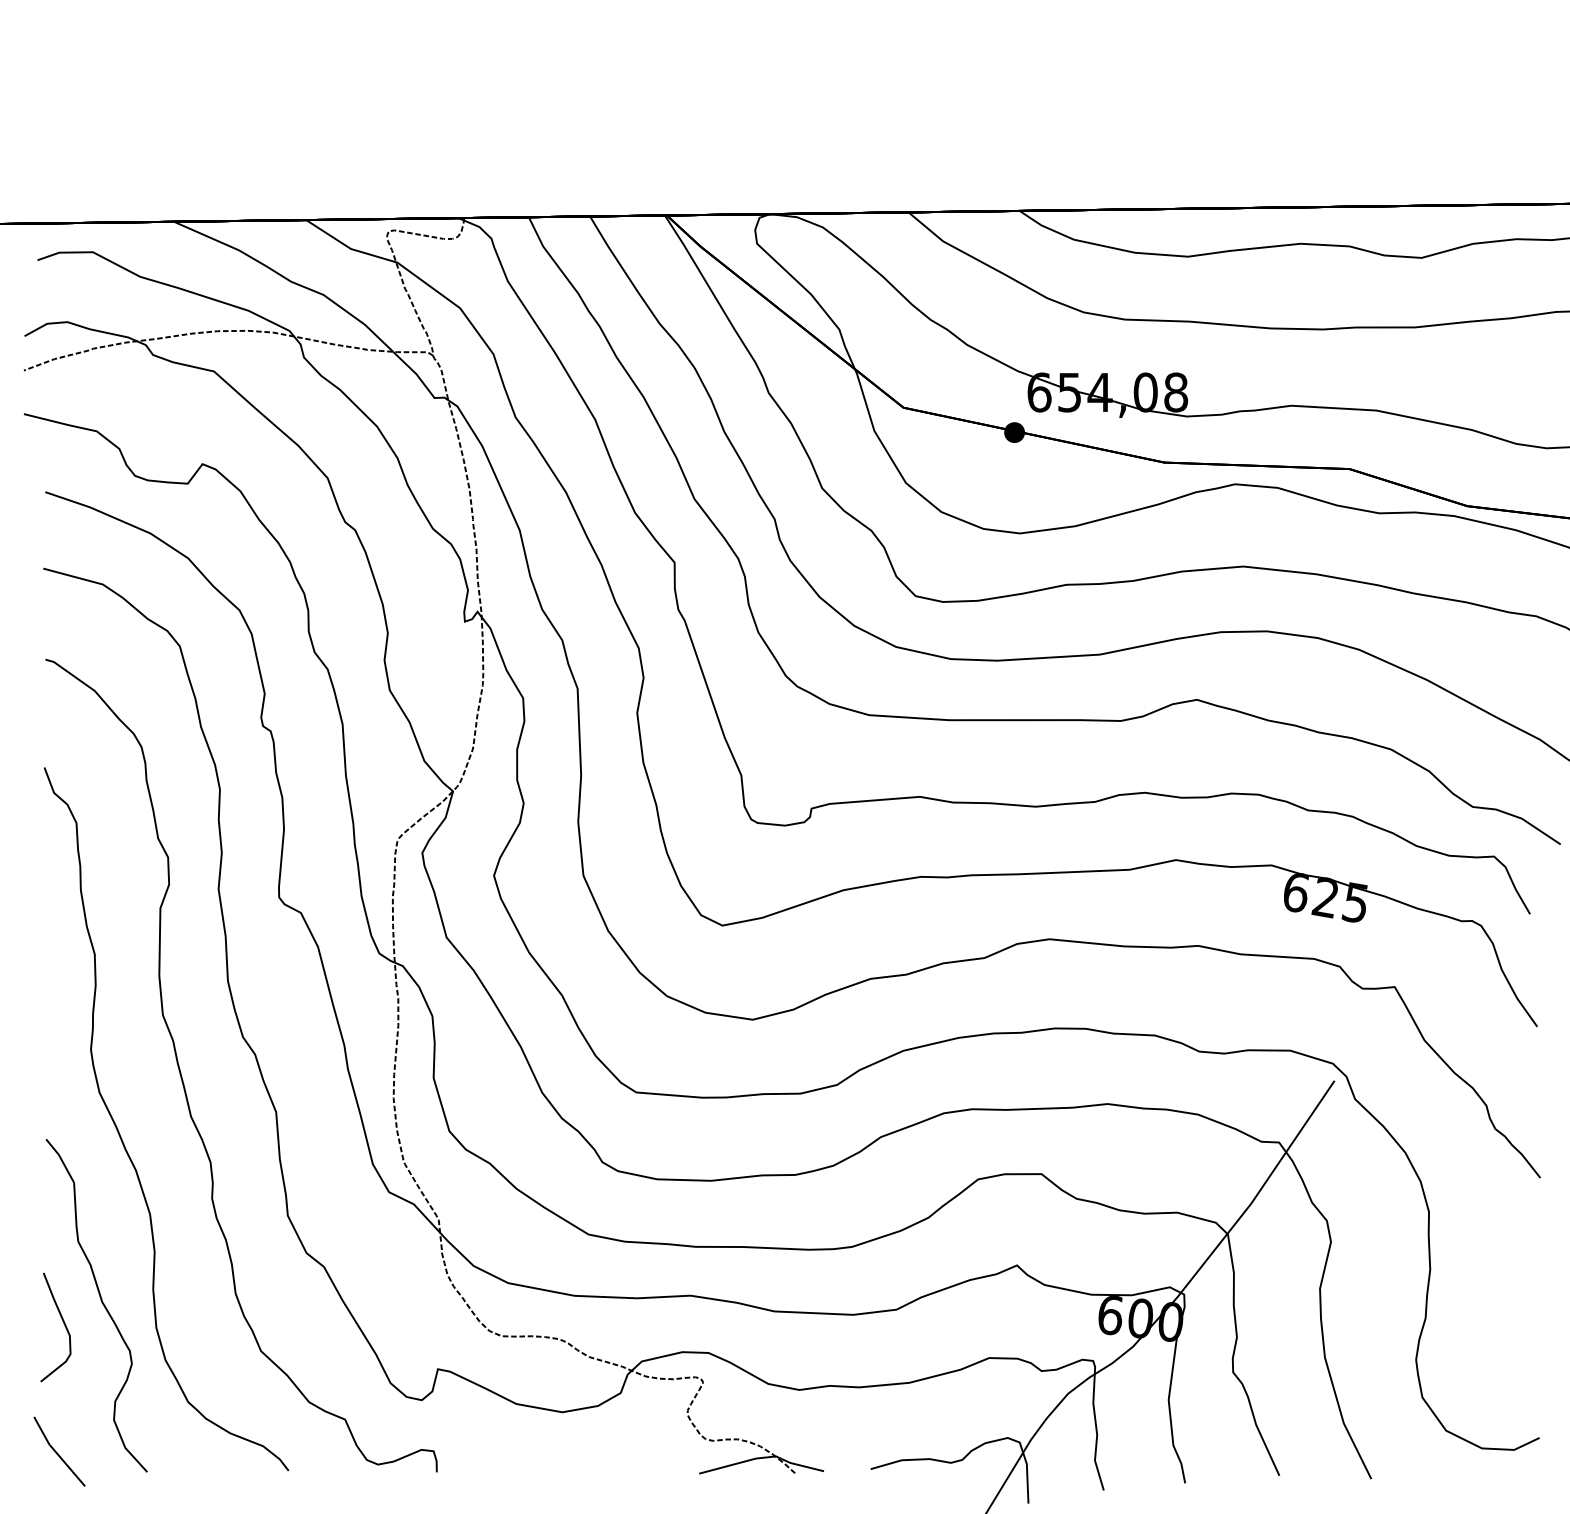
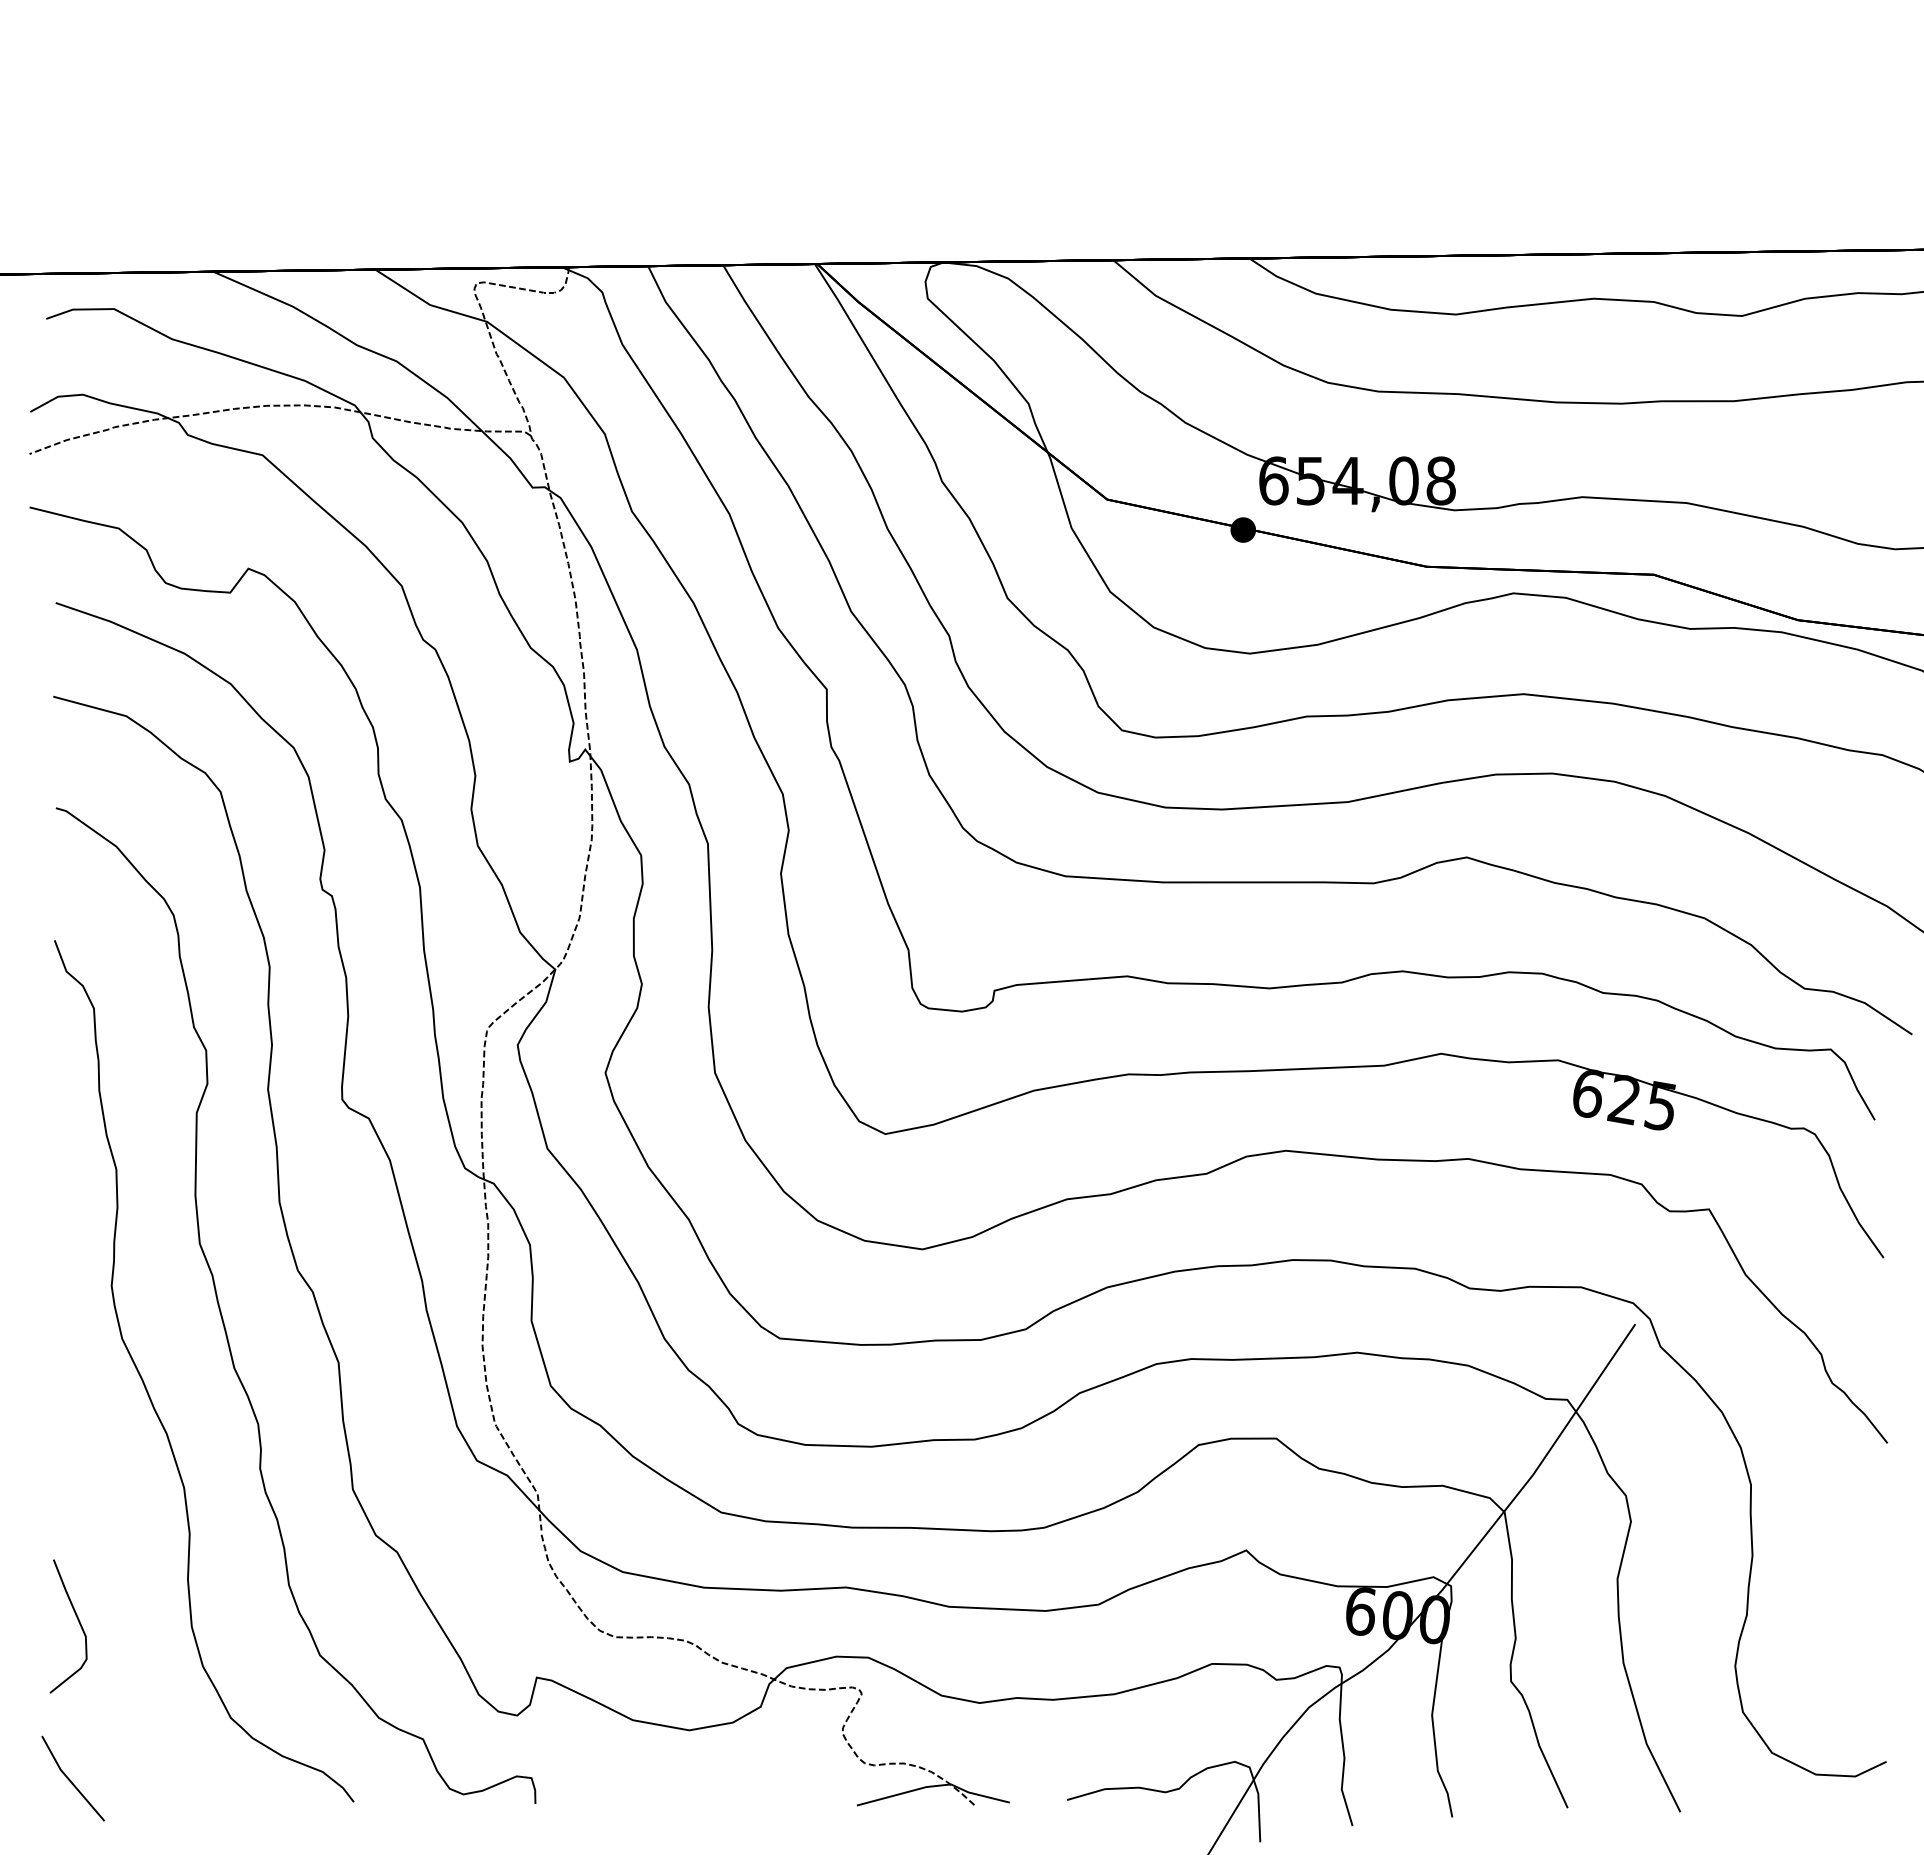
curve: (101, 1302) -> (124, 1595), removed

